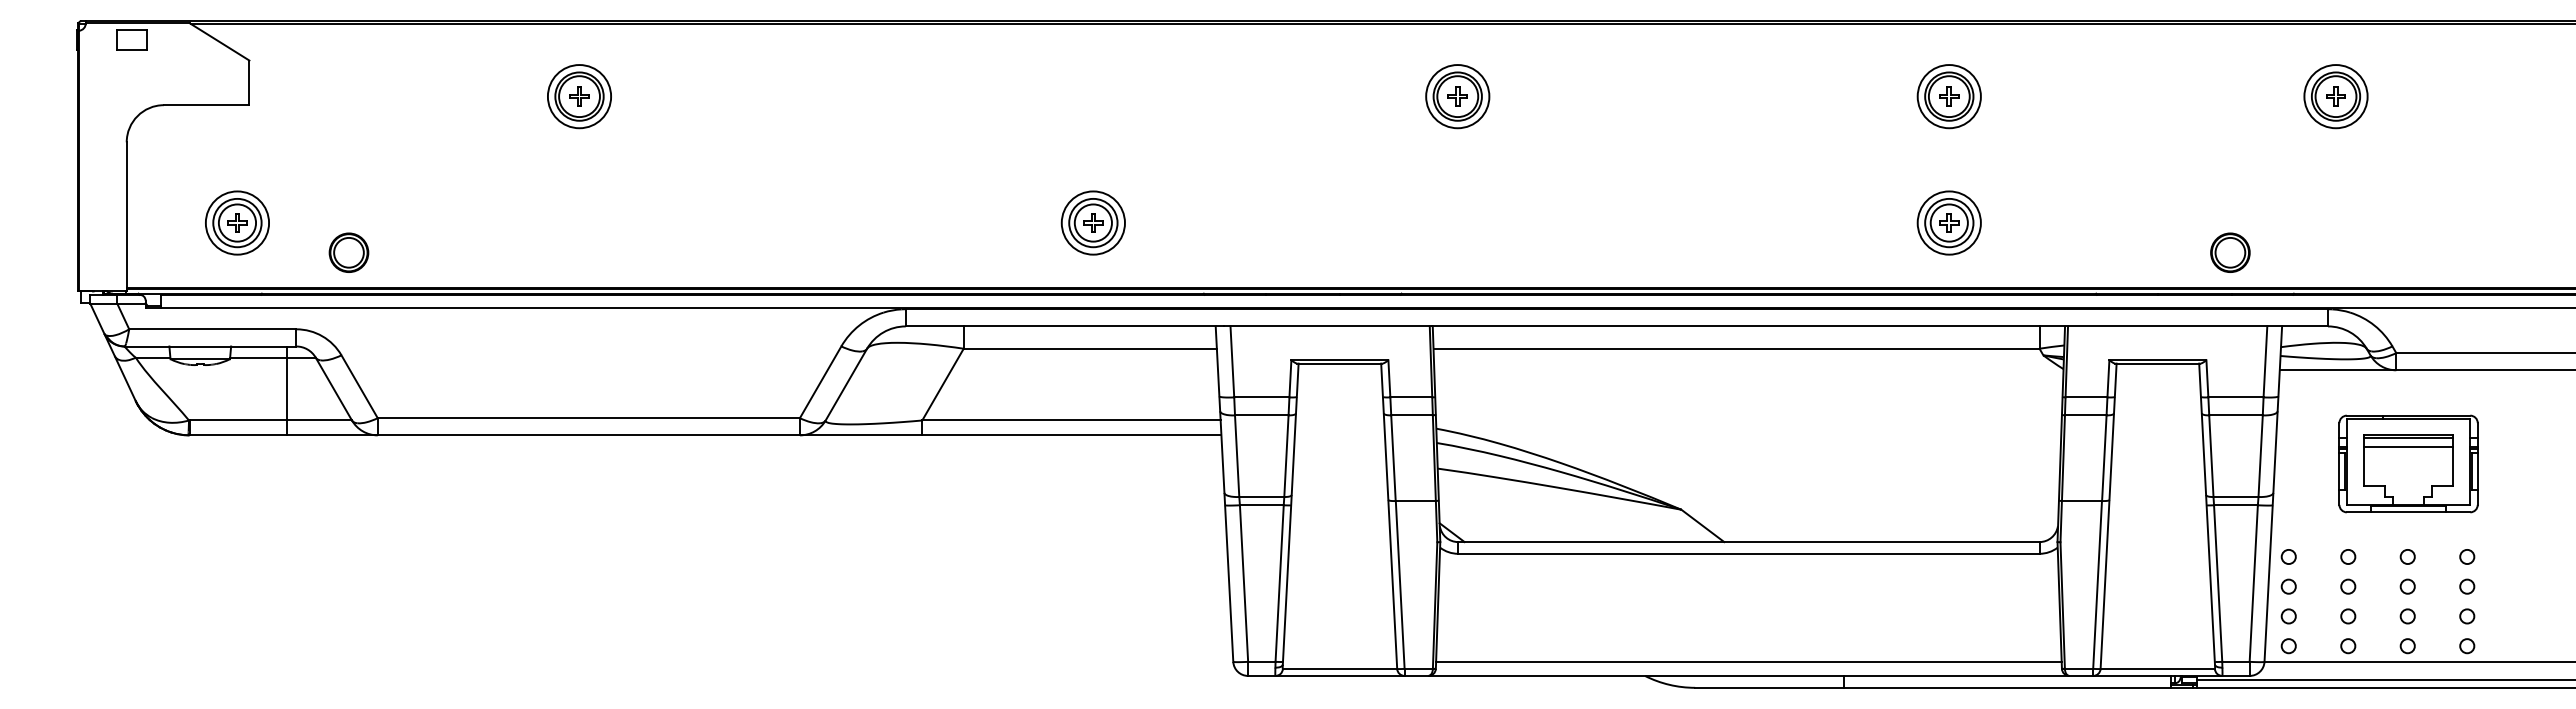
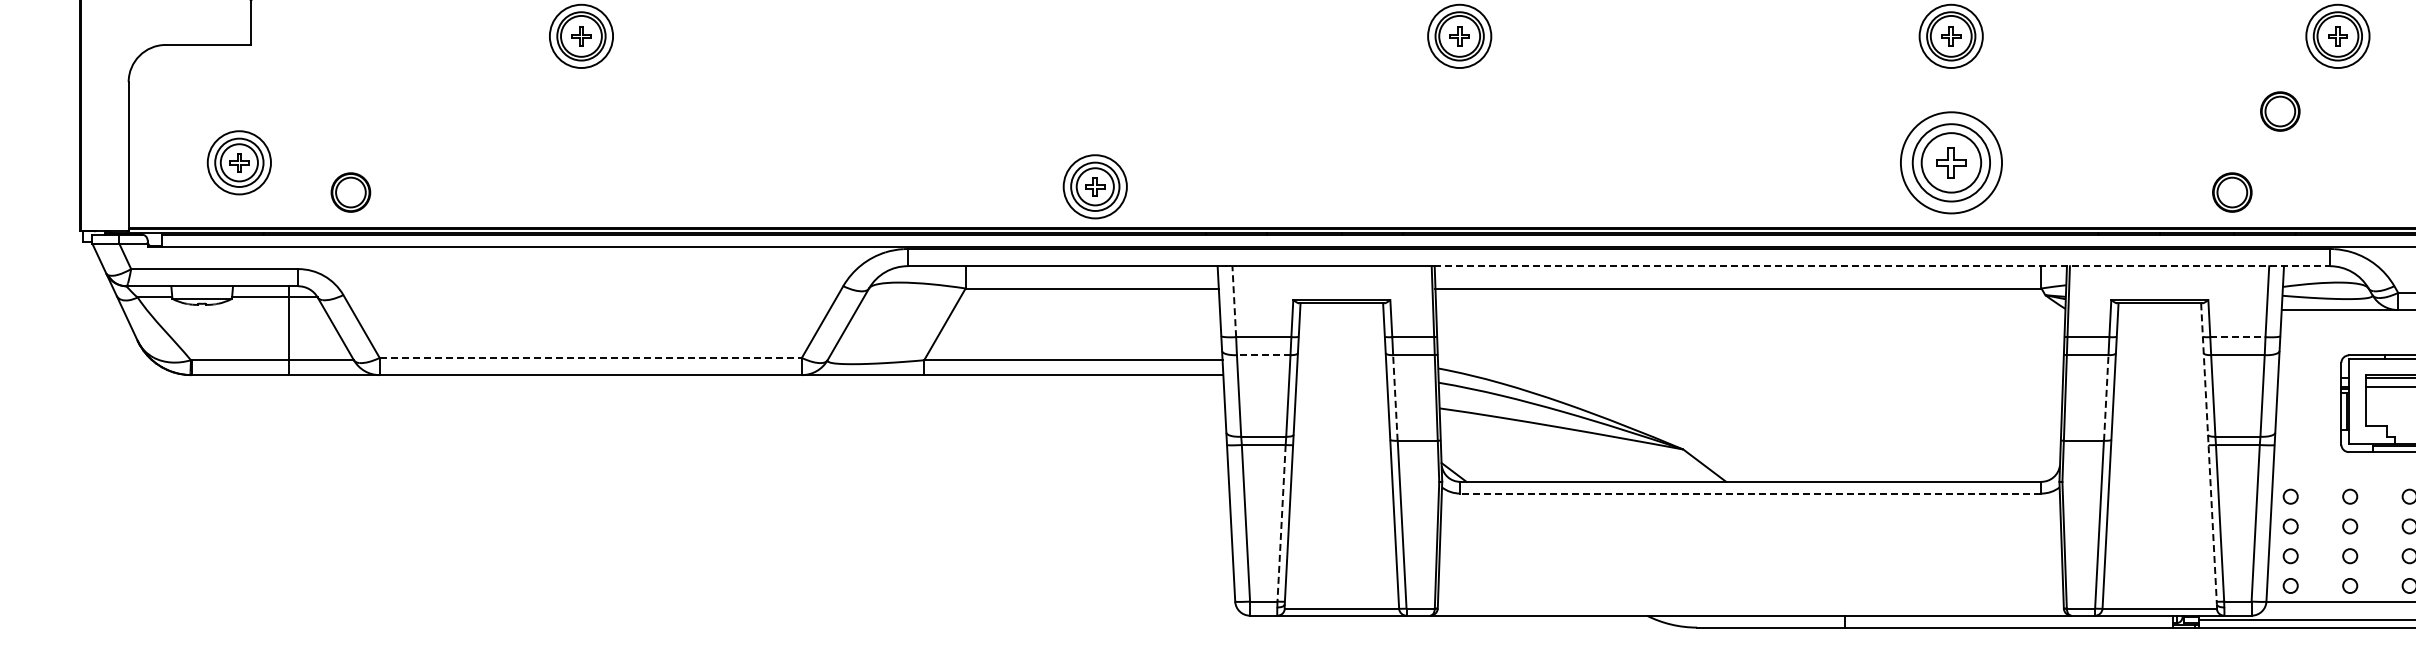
part: (2278, 171) -> (2280, 111), added
part: (1092, 222) -> (1094, 186), moved
part: (1948, 222) -> (1950, 162), size x1.6
line: (1880, 326) -> (1882, 266), solid -> dashed
line: (1232, 361) -> (1234, 301), solid -> dashed
line: (2235, 397) -> (2237, 337), solid -> dashed
line: (1261, 415) -> (1263, 355), solid -> dashed
line: (589, 418) -> (591, 358), solid -> dashed
line: (1393, 458) -> (1395, 398), solid -> dashed
line: (2104, 458) -> (2106, 398), solid -> dashed
line: (2207, 514) -> (2209, 454), solid -> dashed
line: (1748, 553) -> (1750, 493), solid -> dashed
line: (1279, 584) -> (1281, 524), solid -> dashed
line: (1748, 661) -> (1750, 601), removed

